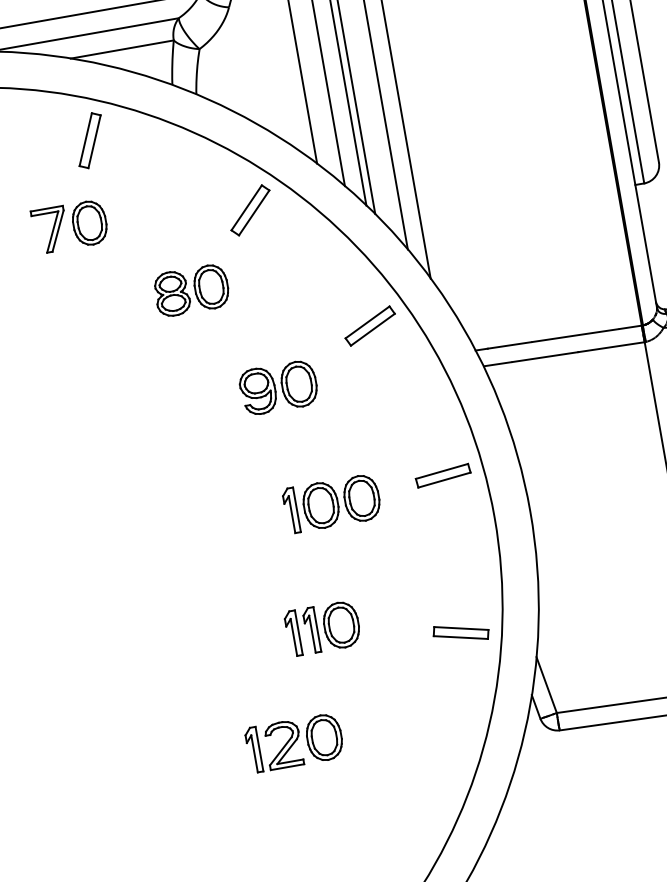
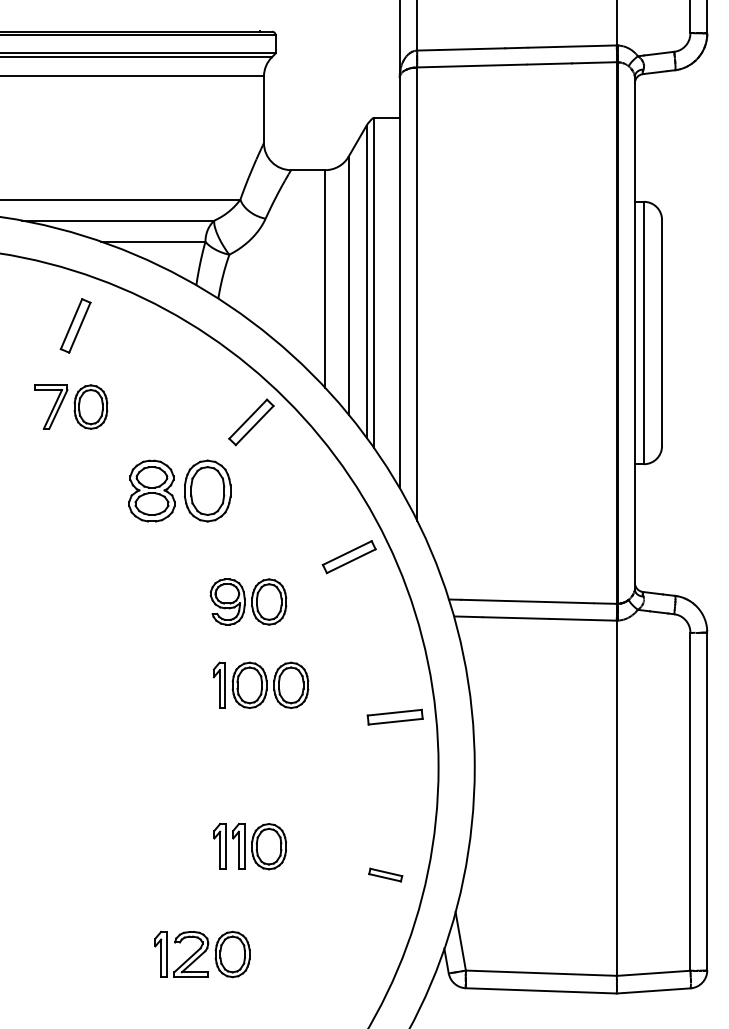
part: (89, 140) -> (75, 325), moved
part: (191, 289) -> (179, 490), size x1.4
part: (331, 502) -> (260, 684), moved
part: (460, 632) -> (385, 874), size x0.6

